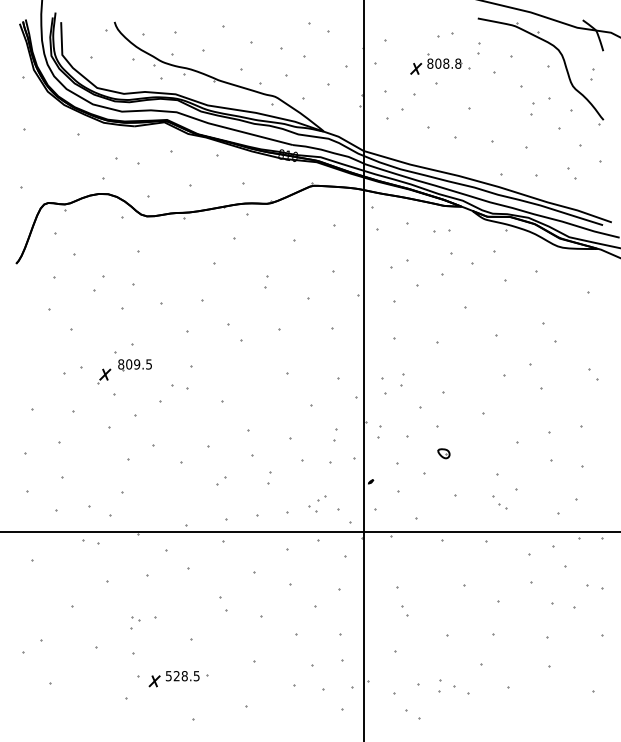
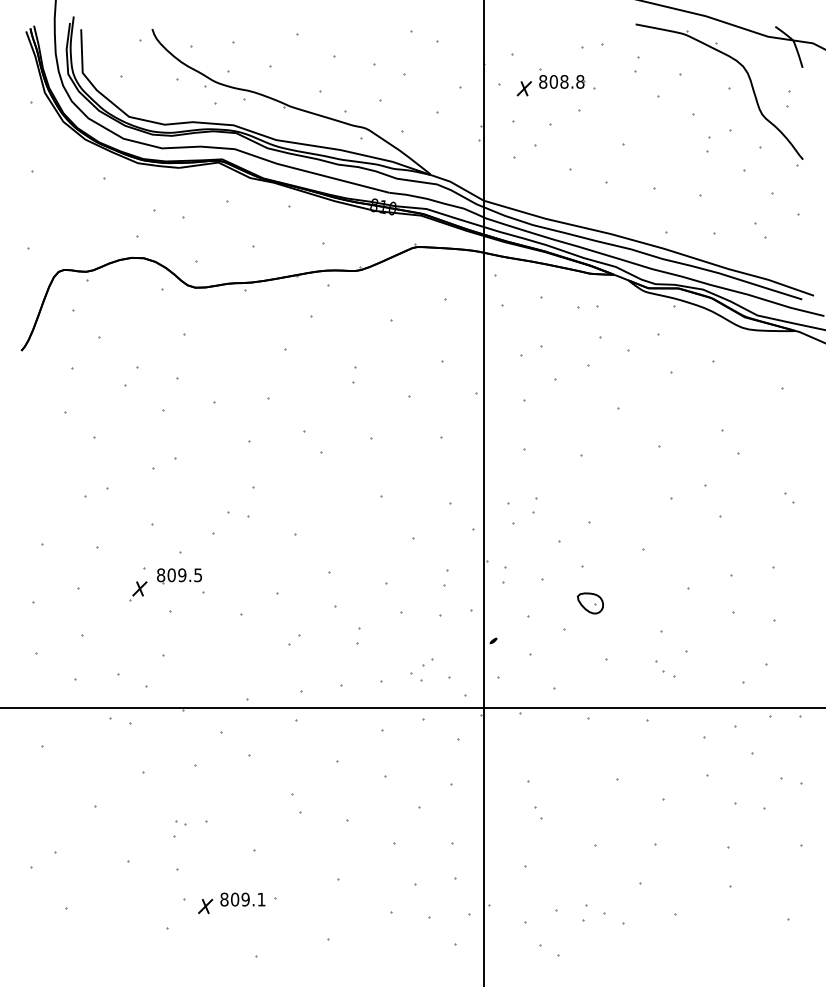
part: (440, 63) -> (556, 81), moved
part: (124, 371) -> (165, 584), moved
part: (593, 374) -> (789, 498), size x0.62
part: (443, 453) -> (589, 603), size x1.67
text: (182, 676) -> (242, 900), 528.5 -> 809.1

